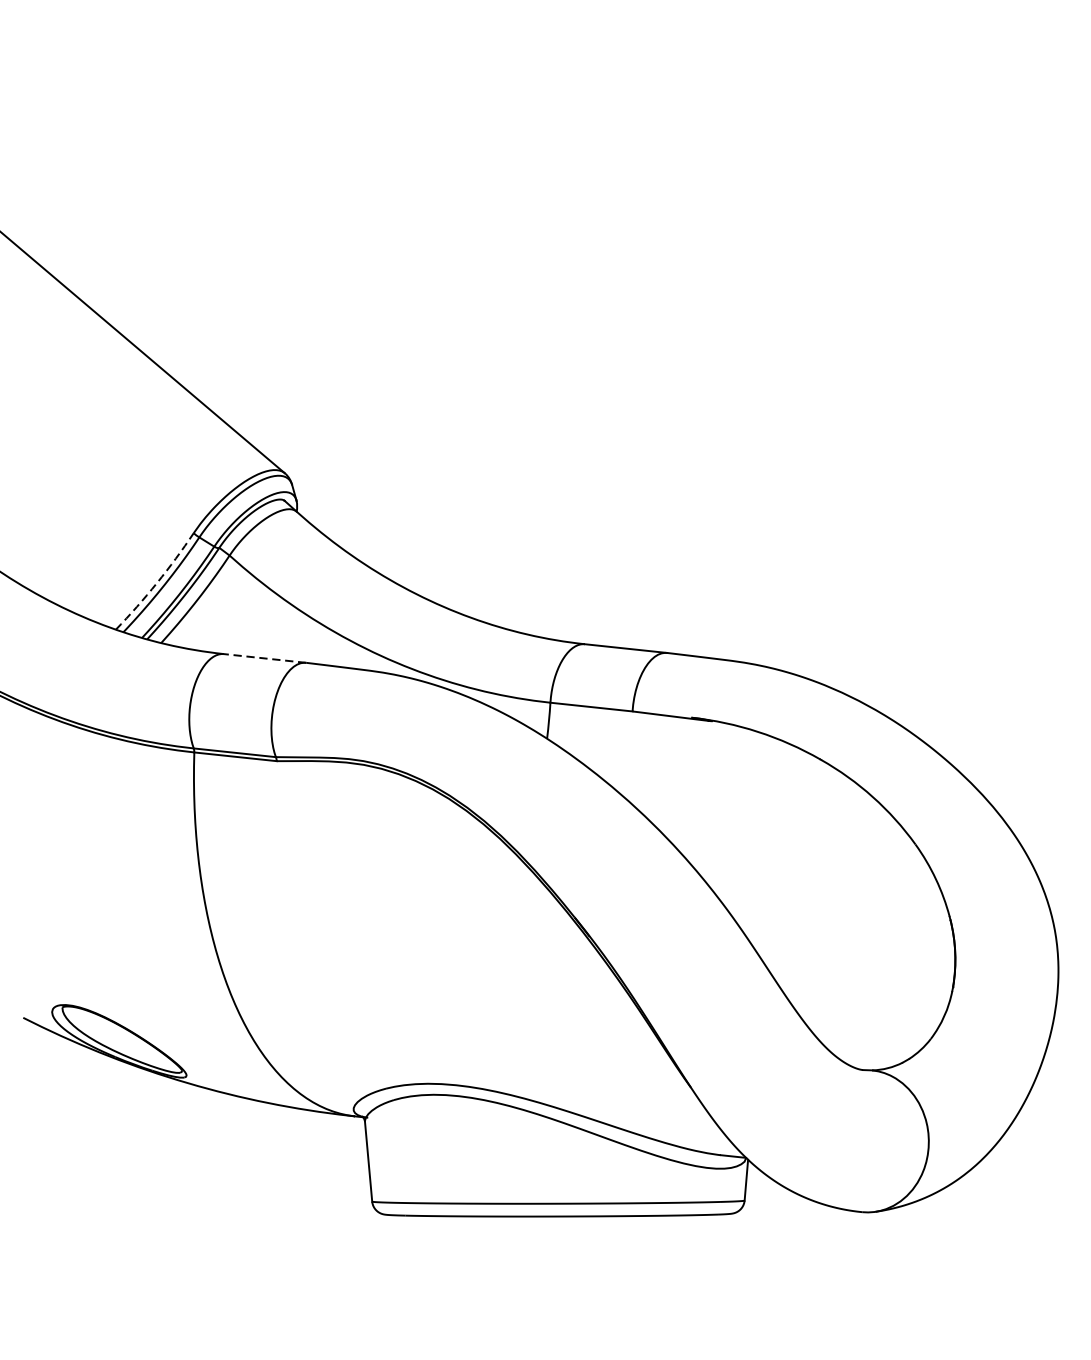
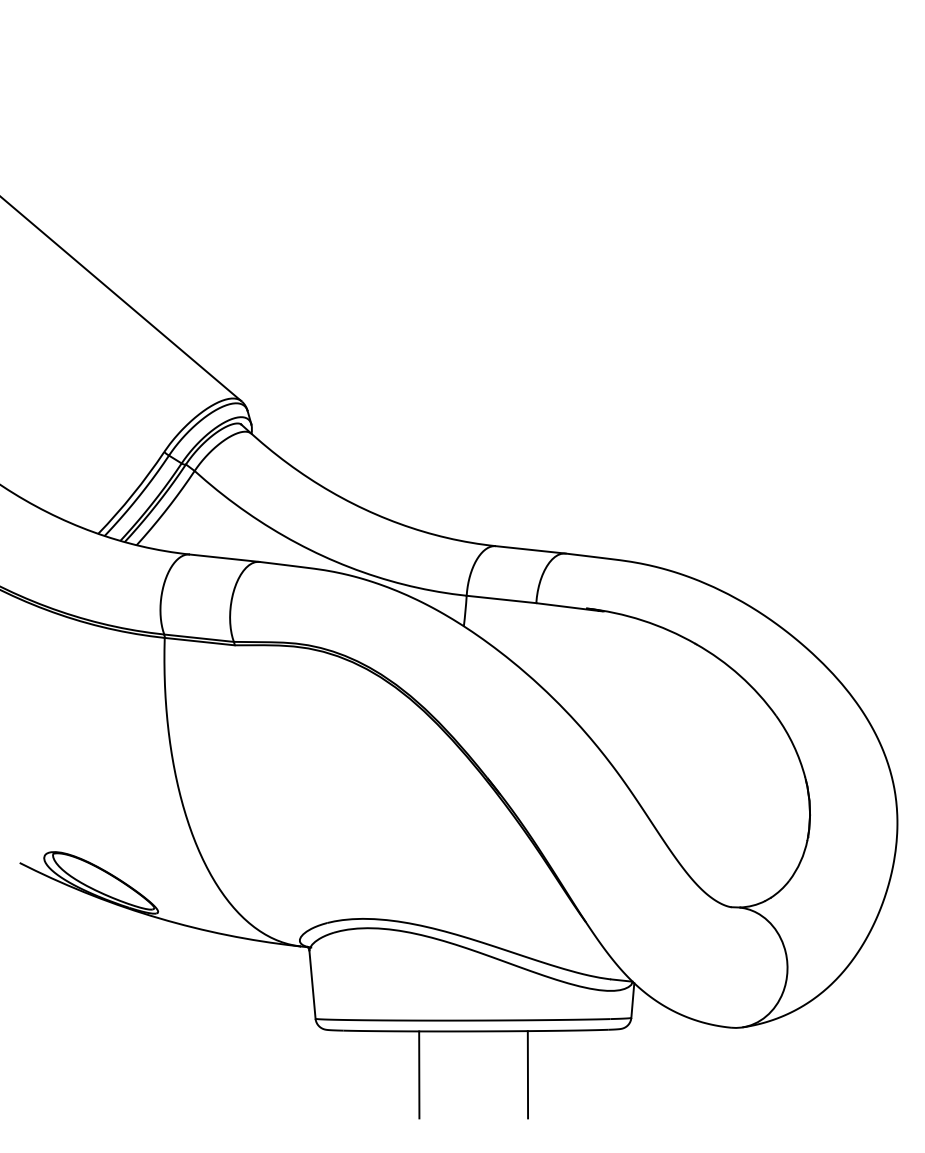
arc: (157, 583) -> (133, 494), dashed -> solid
line: (264, 658) -> (224, 558), dashed -> solid
line: (494, 1267) -> (419, 1074), added
line: (622, 1267) -> (527, 1074), added

